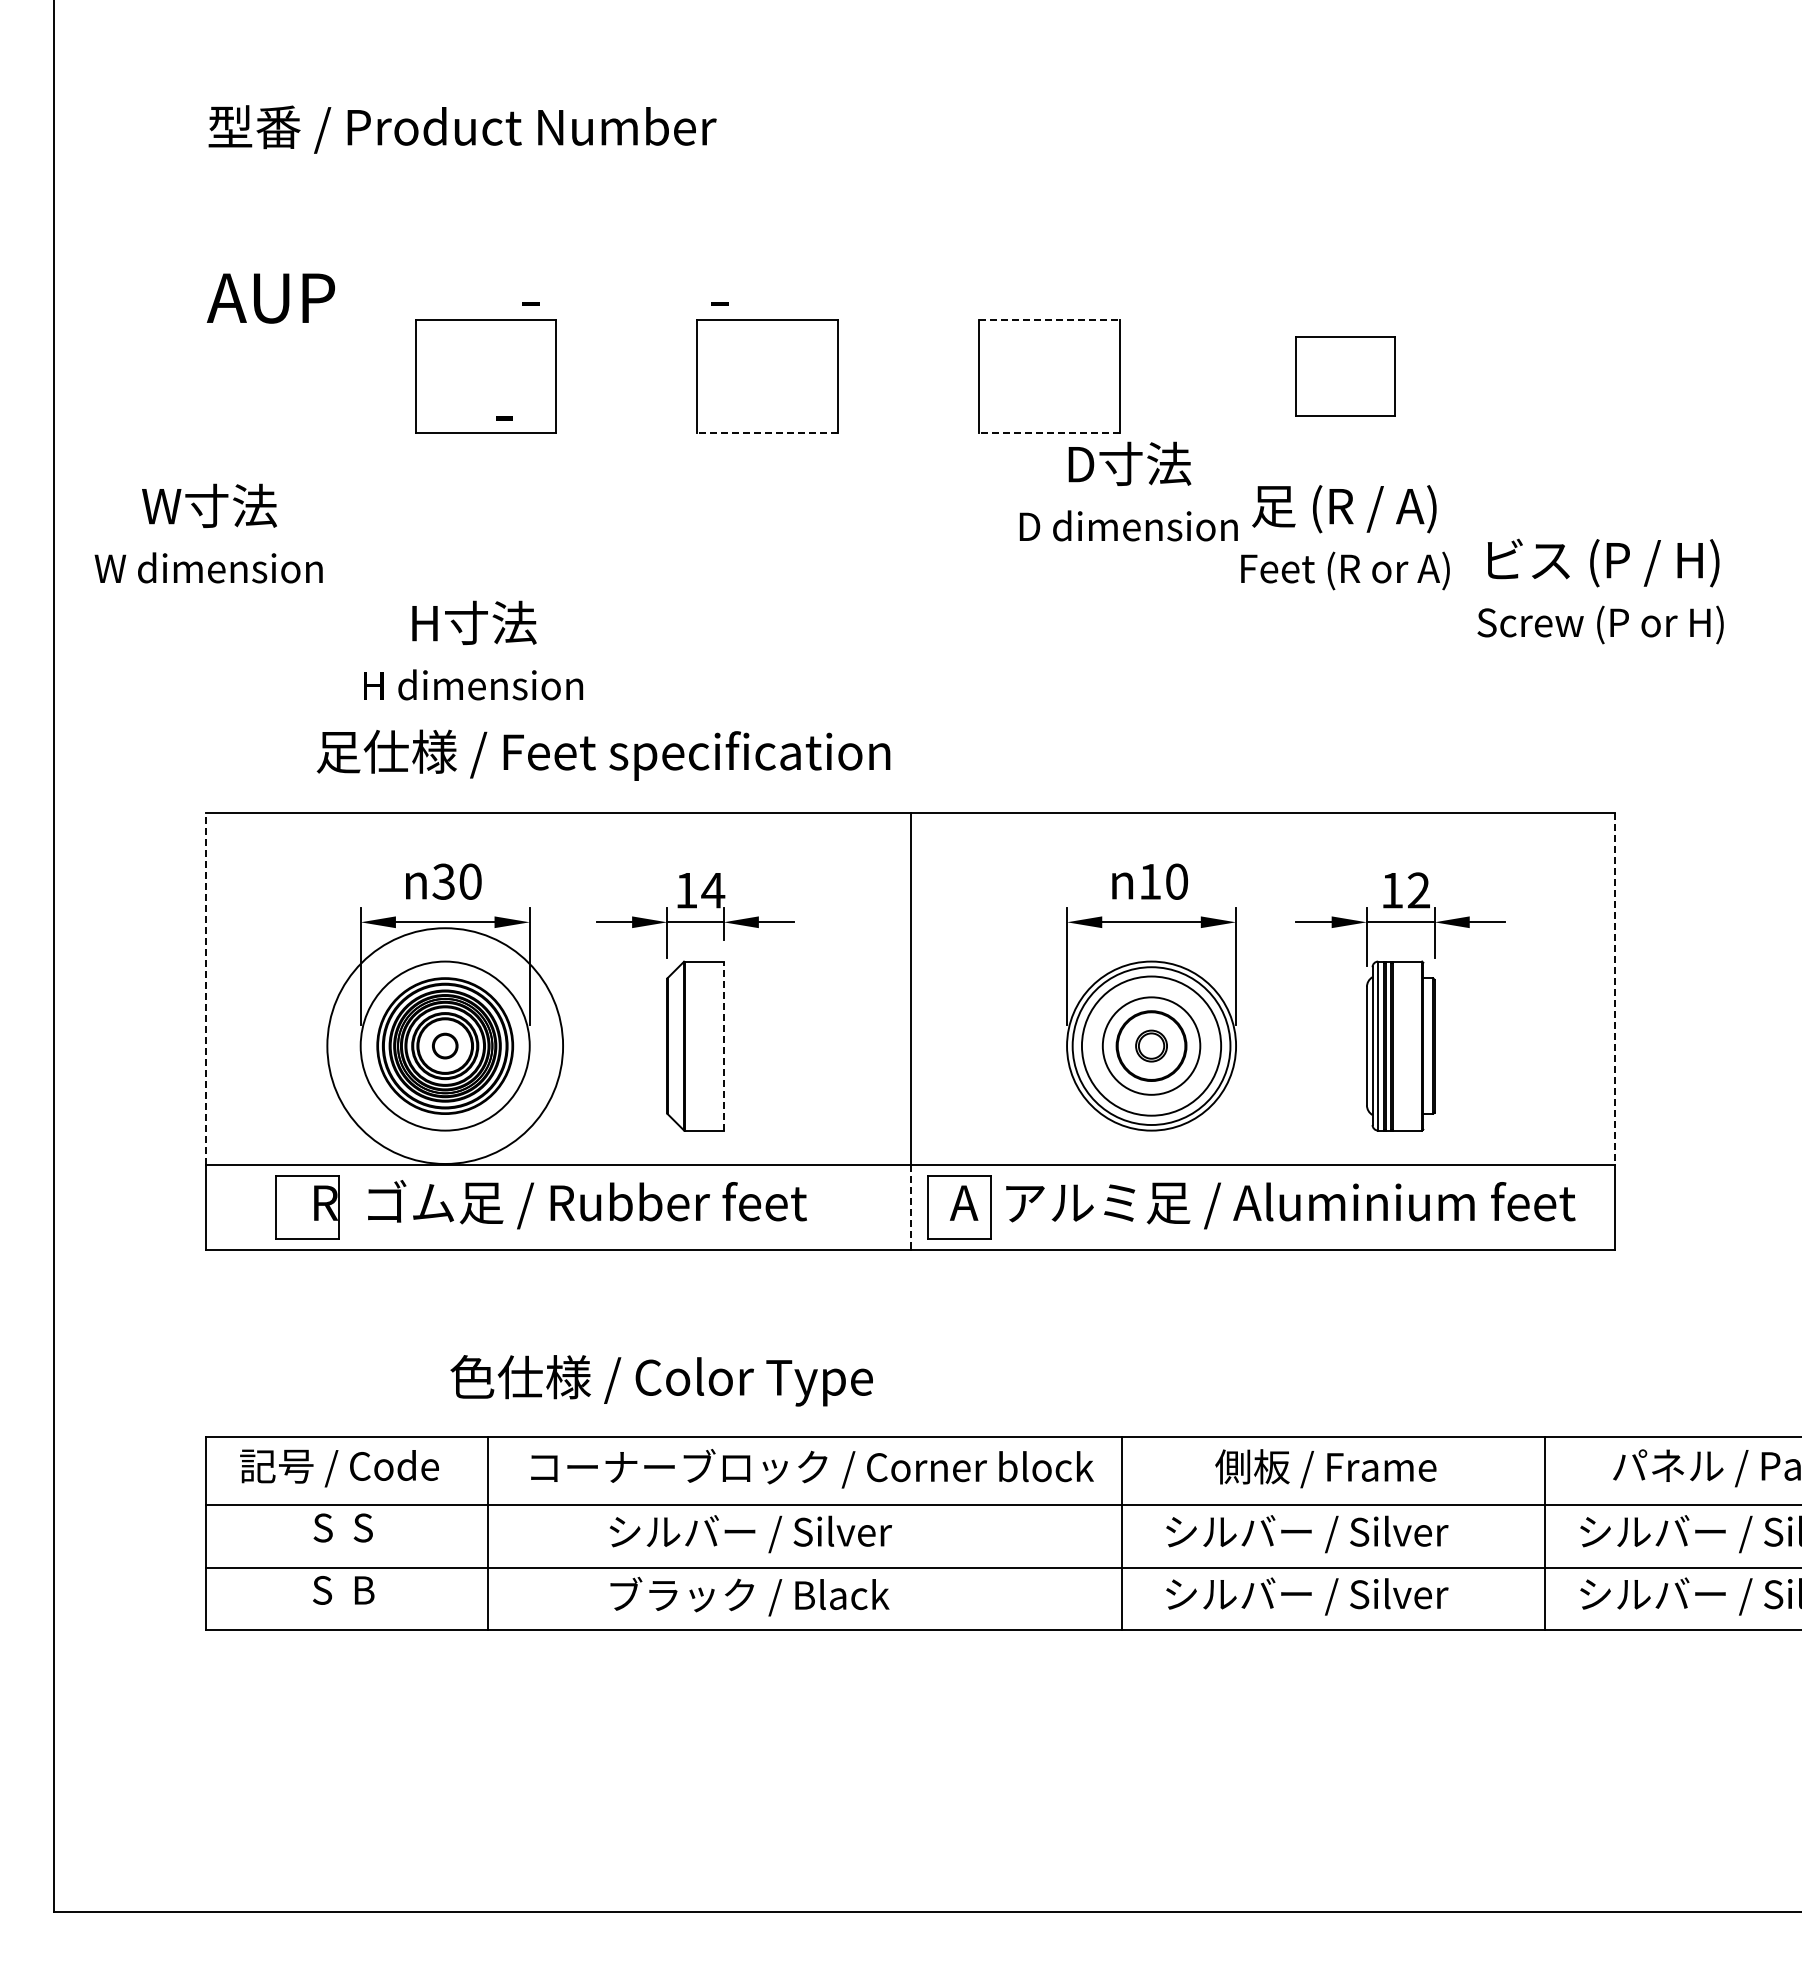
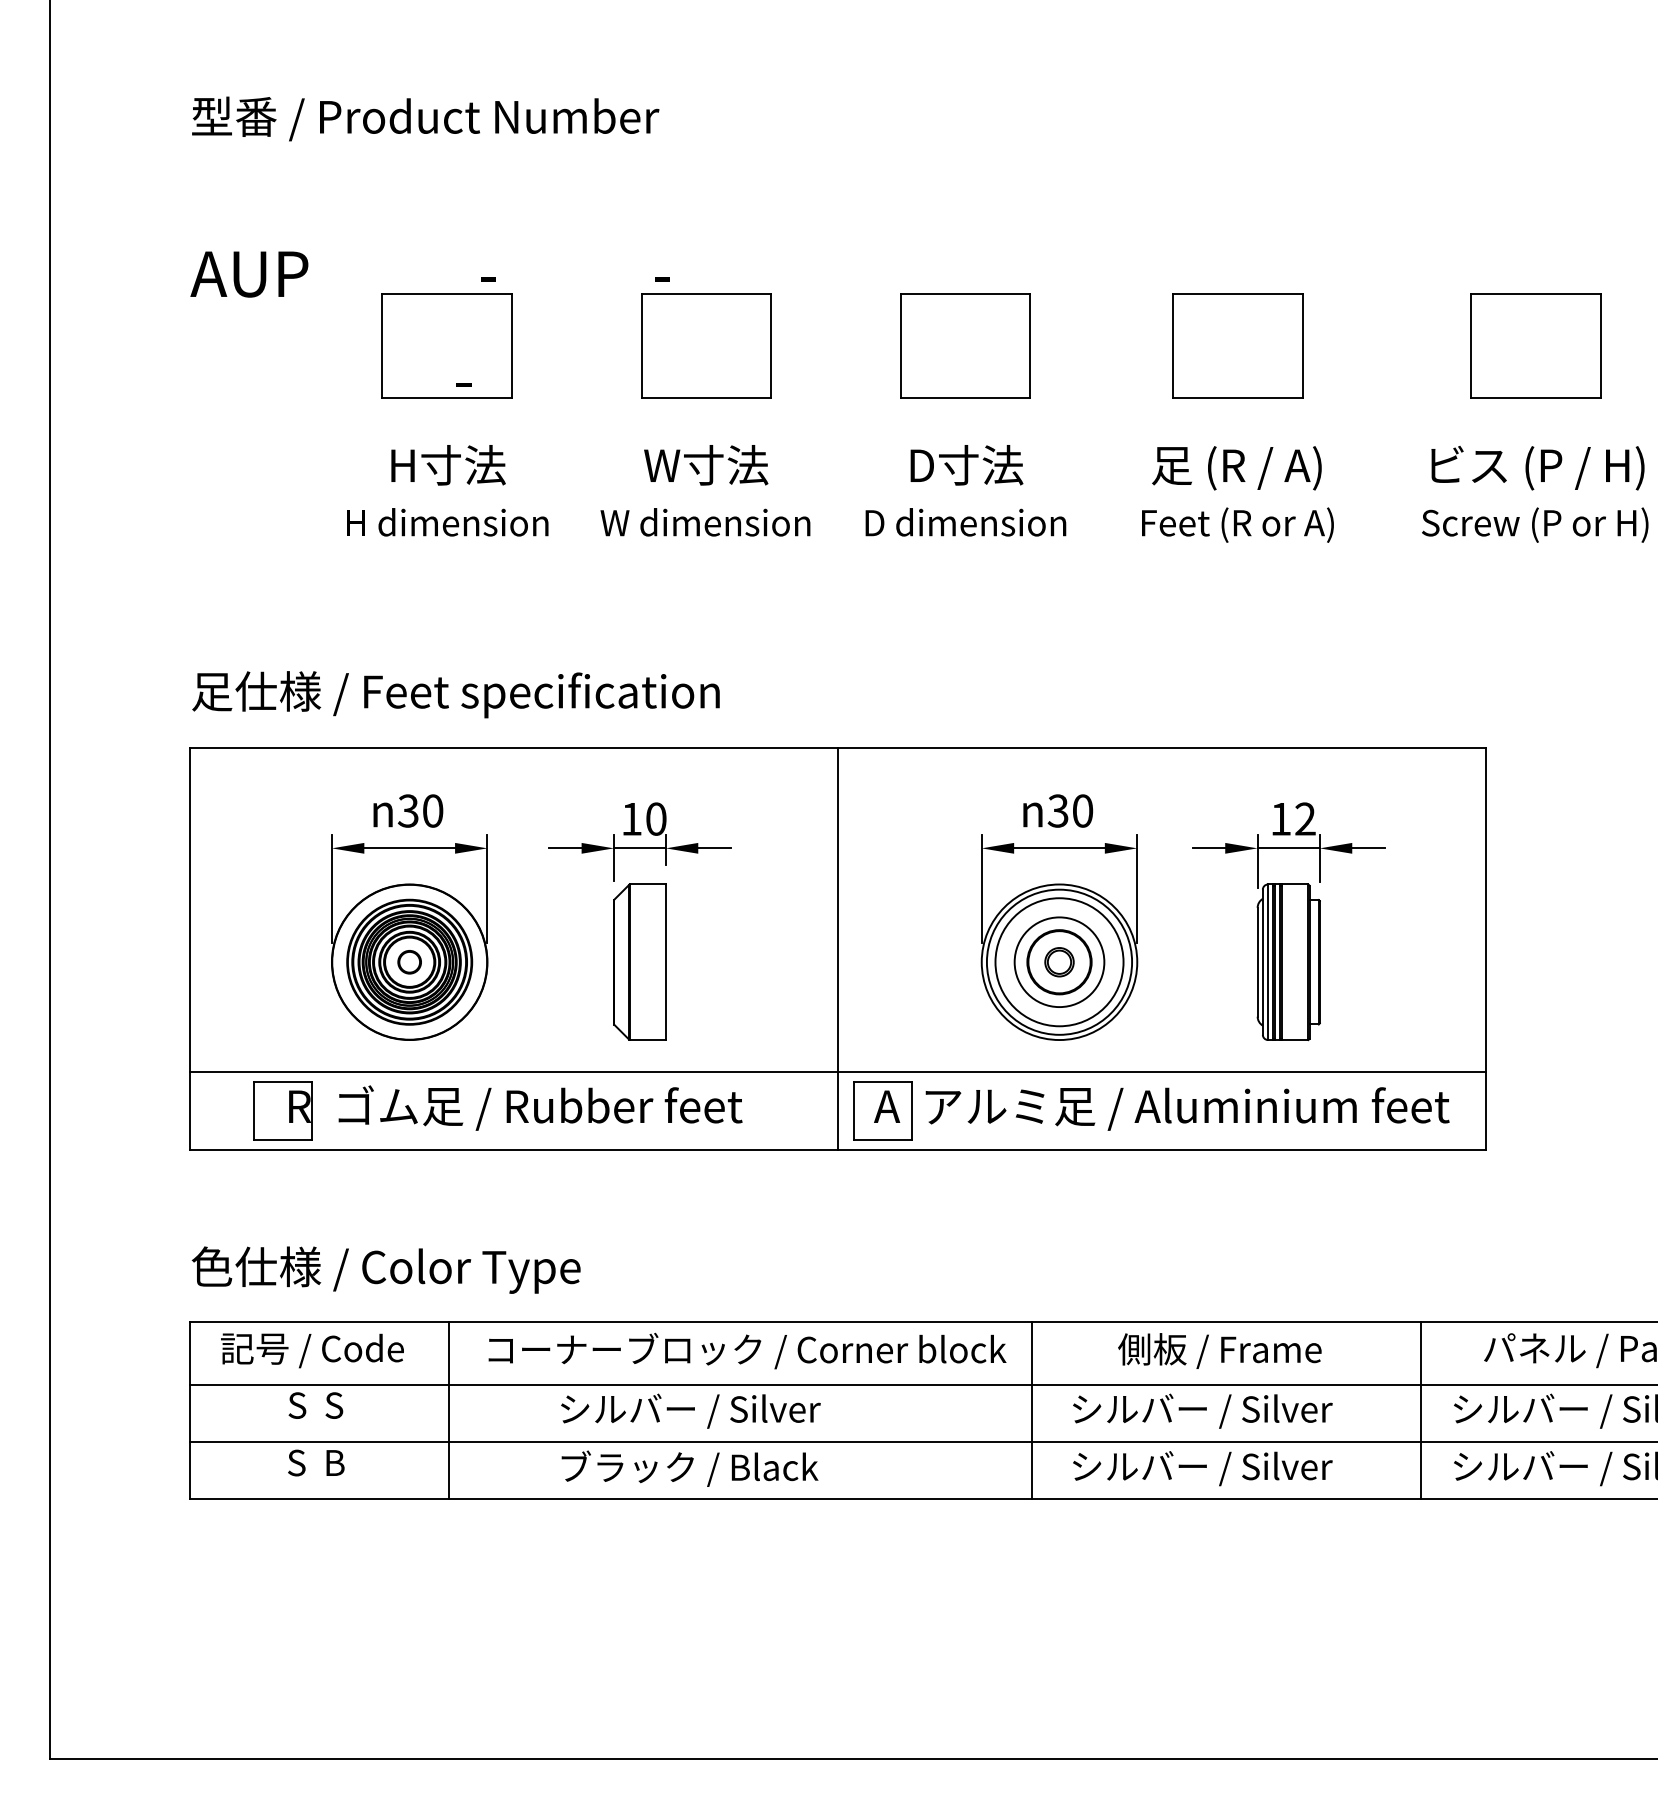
line: (1050, 319) -> (966, 293), dashed -> solid
part: (1345, 376) -> (1237, 346), size x1.43
part: (1669, 376) -> (1536, 346), added
line: (767, 432) -> (706, 397), dashed -> solid
line: (1049, 432) -> (965, 397), dashed -> solid
text: (1128, 491) -> (965, 490), moved
text: (208, 533) -> (705, 490), moved
text: (1600, 591) -> (1535, 494), moved
text: (473, 650) -> (447, 490), moved
text: (603, 754) -> (455, 693), moved
text: (1149, 881) -> (1057, 810), 10 -> 30
text: (713, 890) -> (656, 819), 14 -> 10
line: (206, 988) -> (190, 909), dashed -> solid
line: (1615, 989) -> (1486, 910), dashed -> solid
circle: (445, 1045) -> (409, 961), size x0.71
line: (723, 1046) -> (665, 962), dashed -> solid
line: (910, 1208) -> (837, 1111), dashed -> solid
text: (661, 1380) -> (386, 1269), moved

